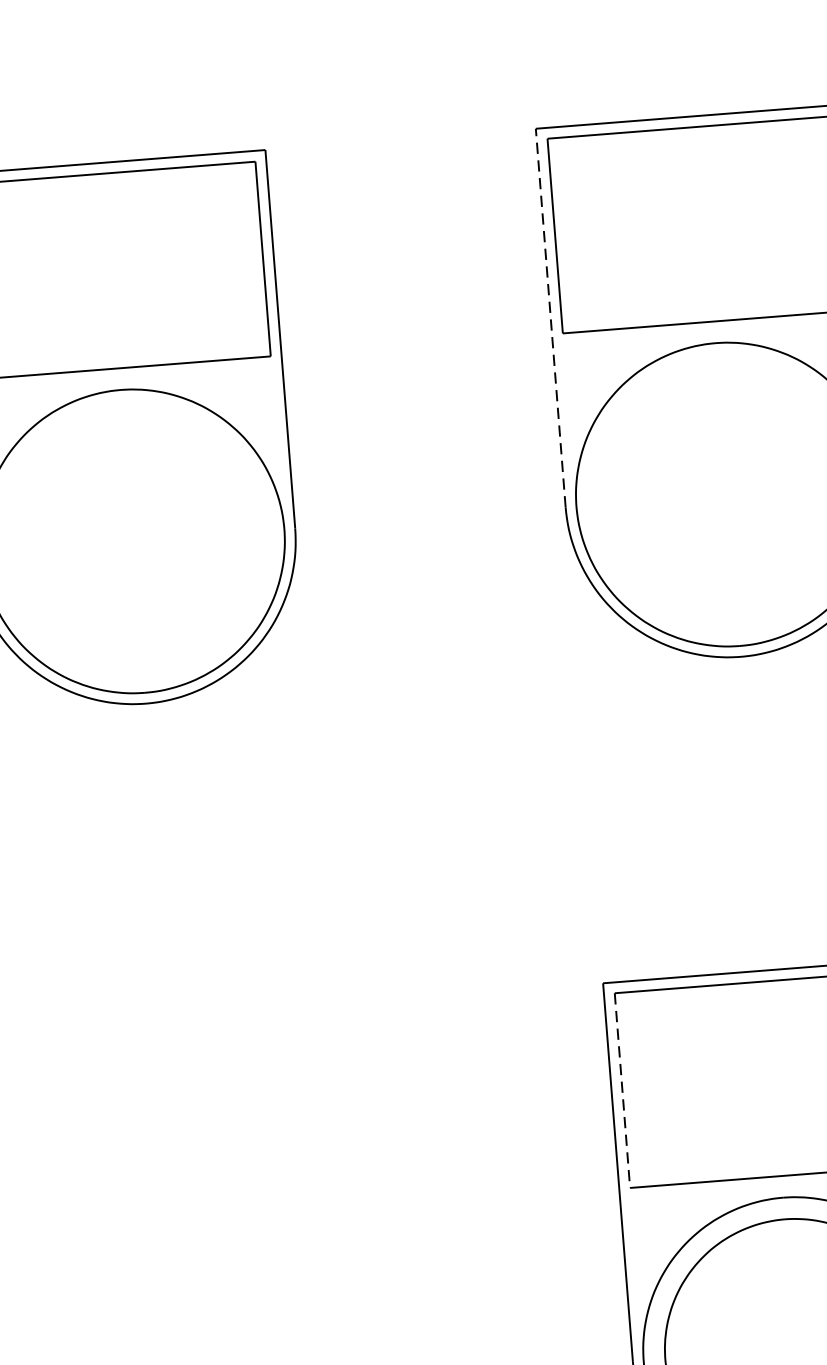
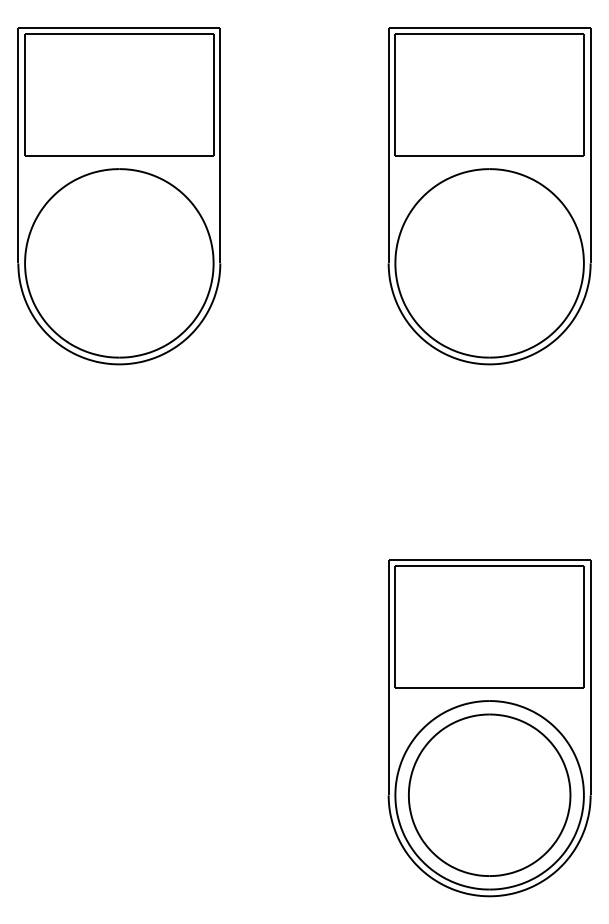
line: (550, 318) -> (388, 145), dashed -> solid
line: (622, 1089) -> (395, 626), dashed -> solid

